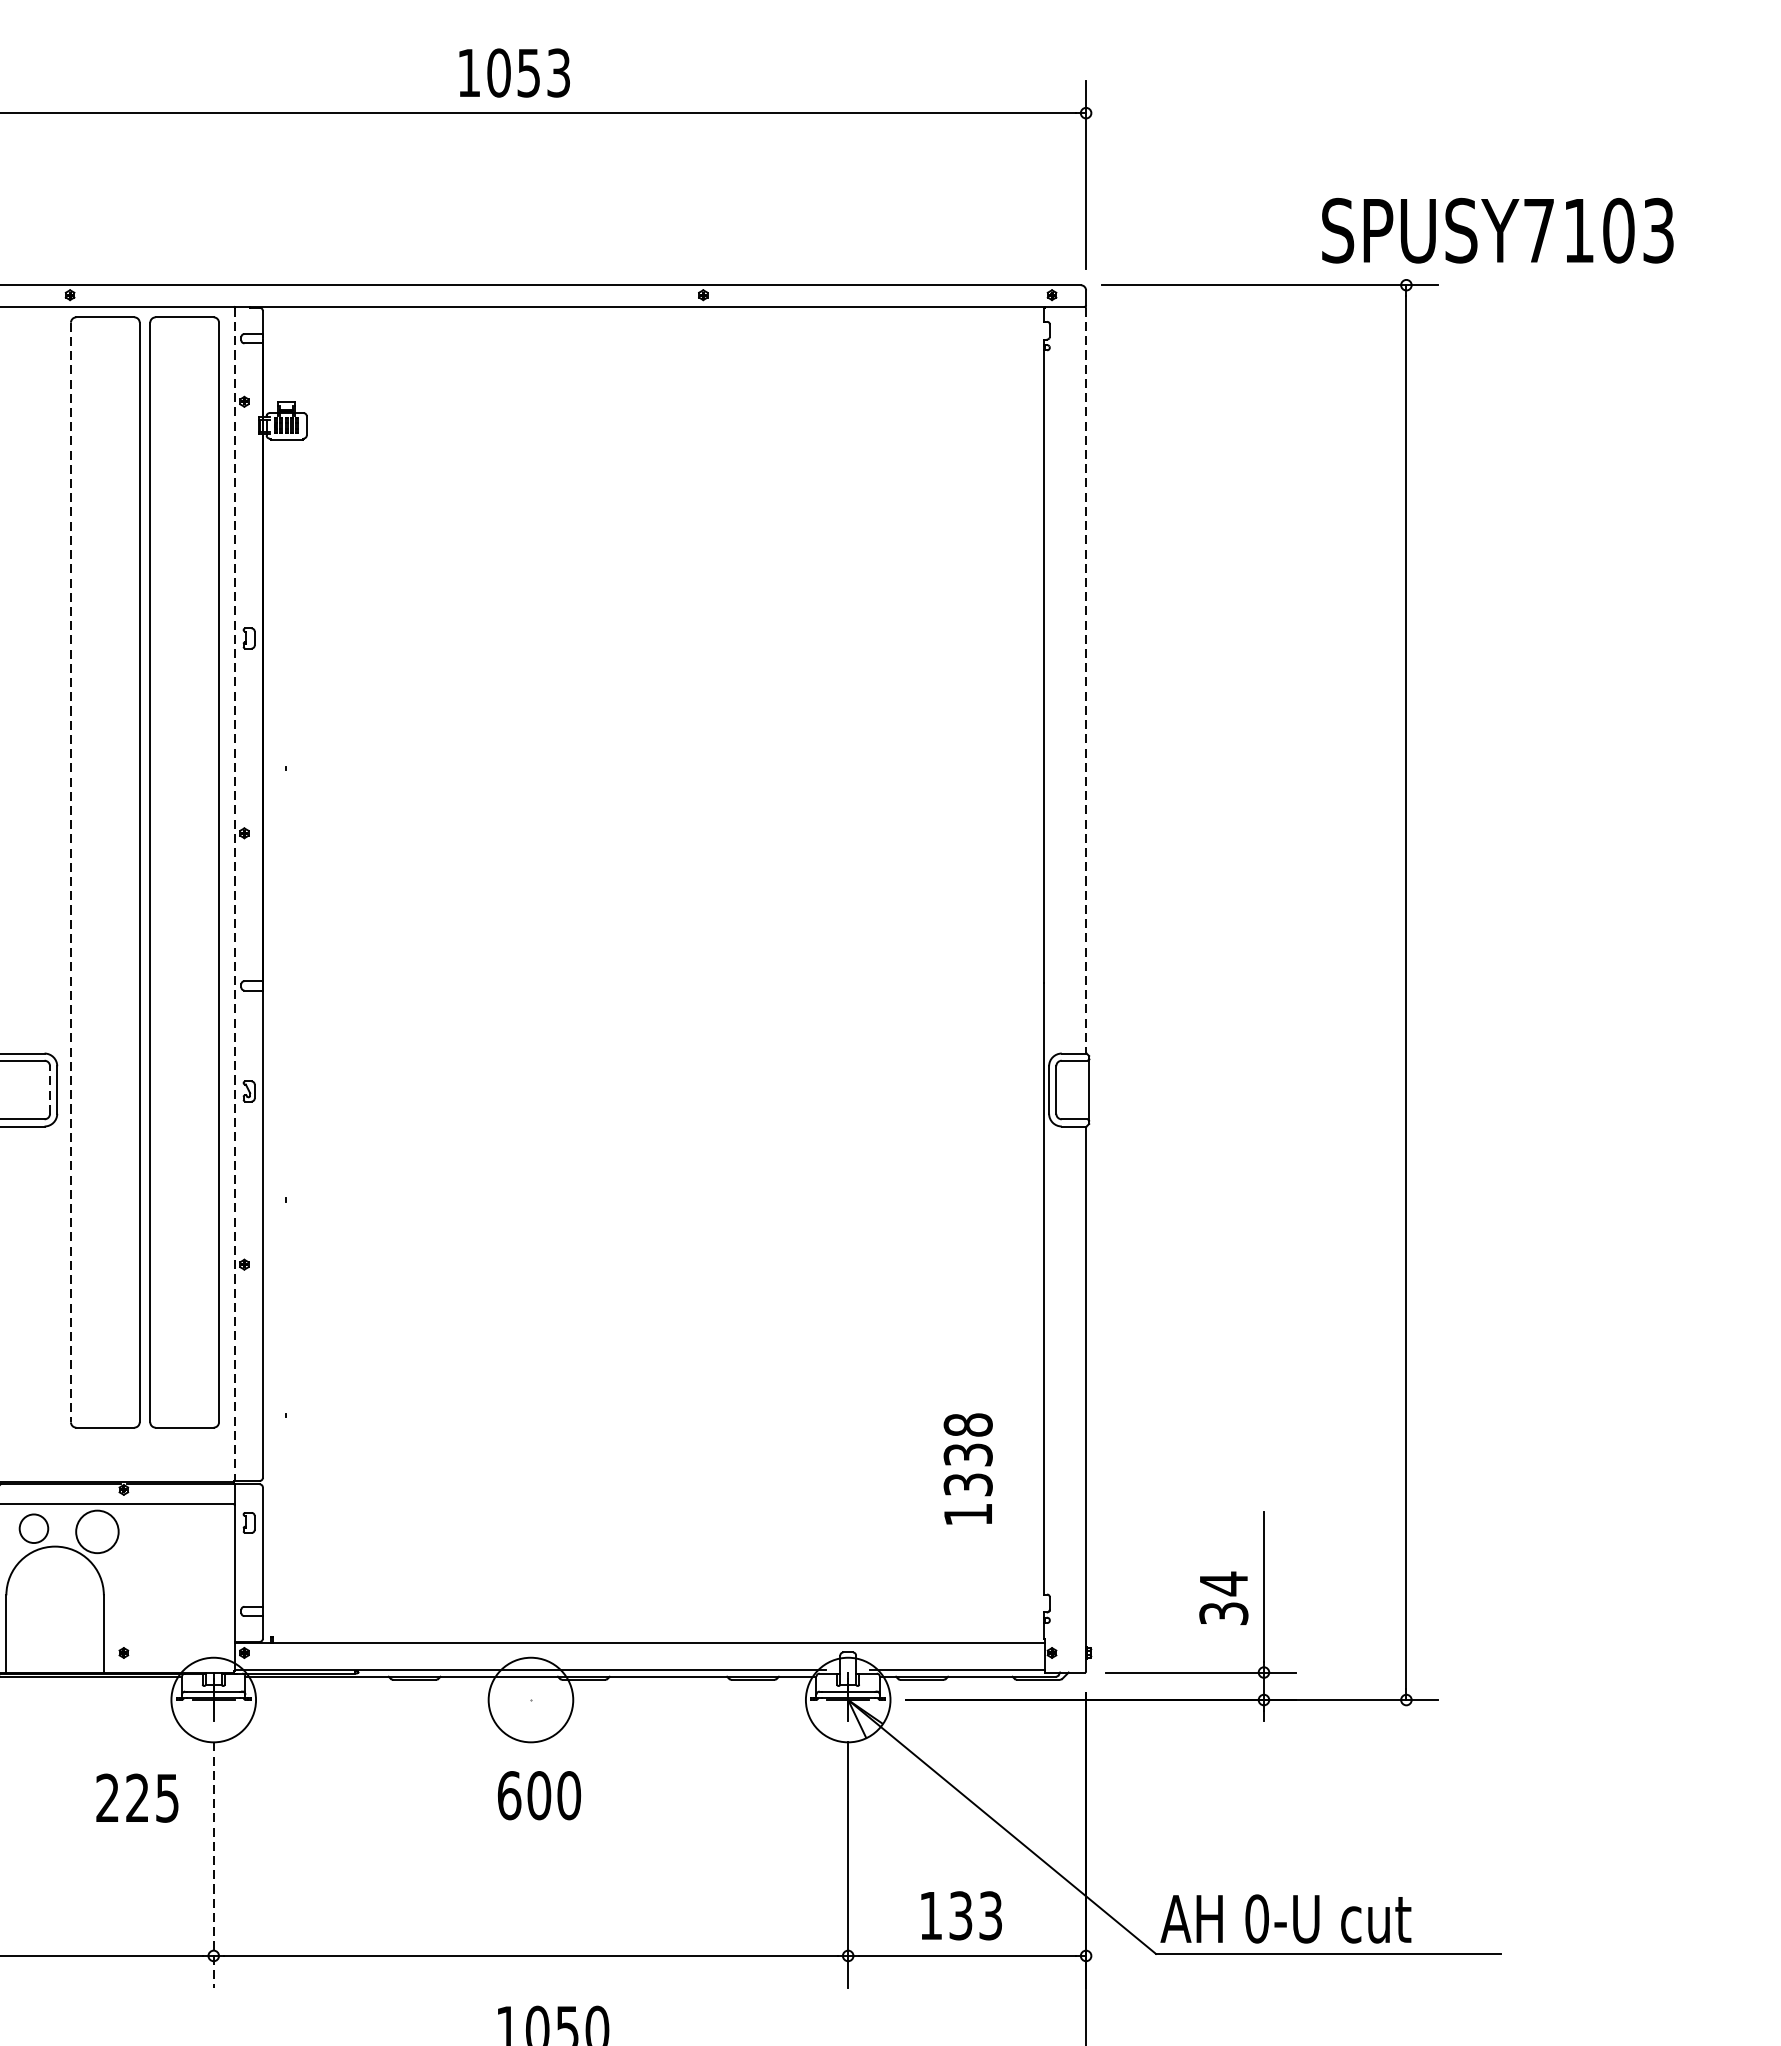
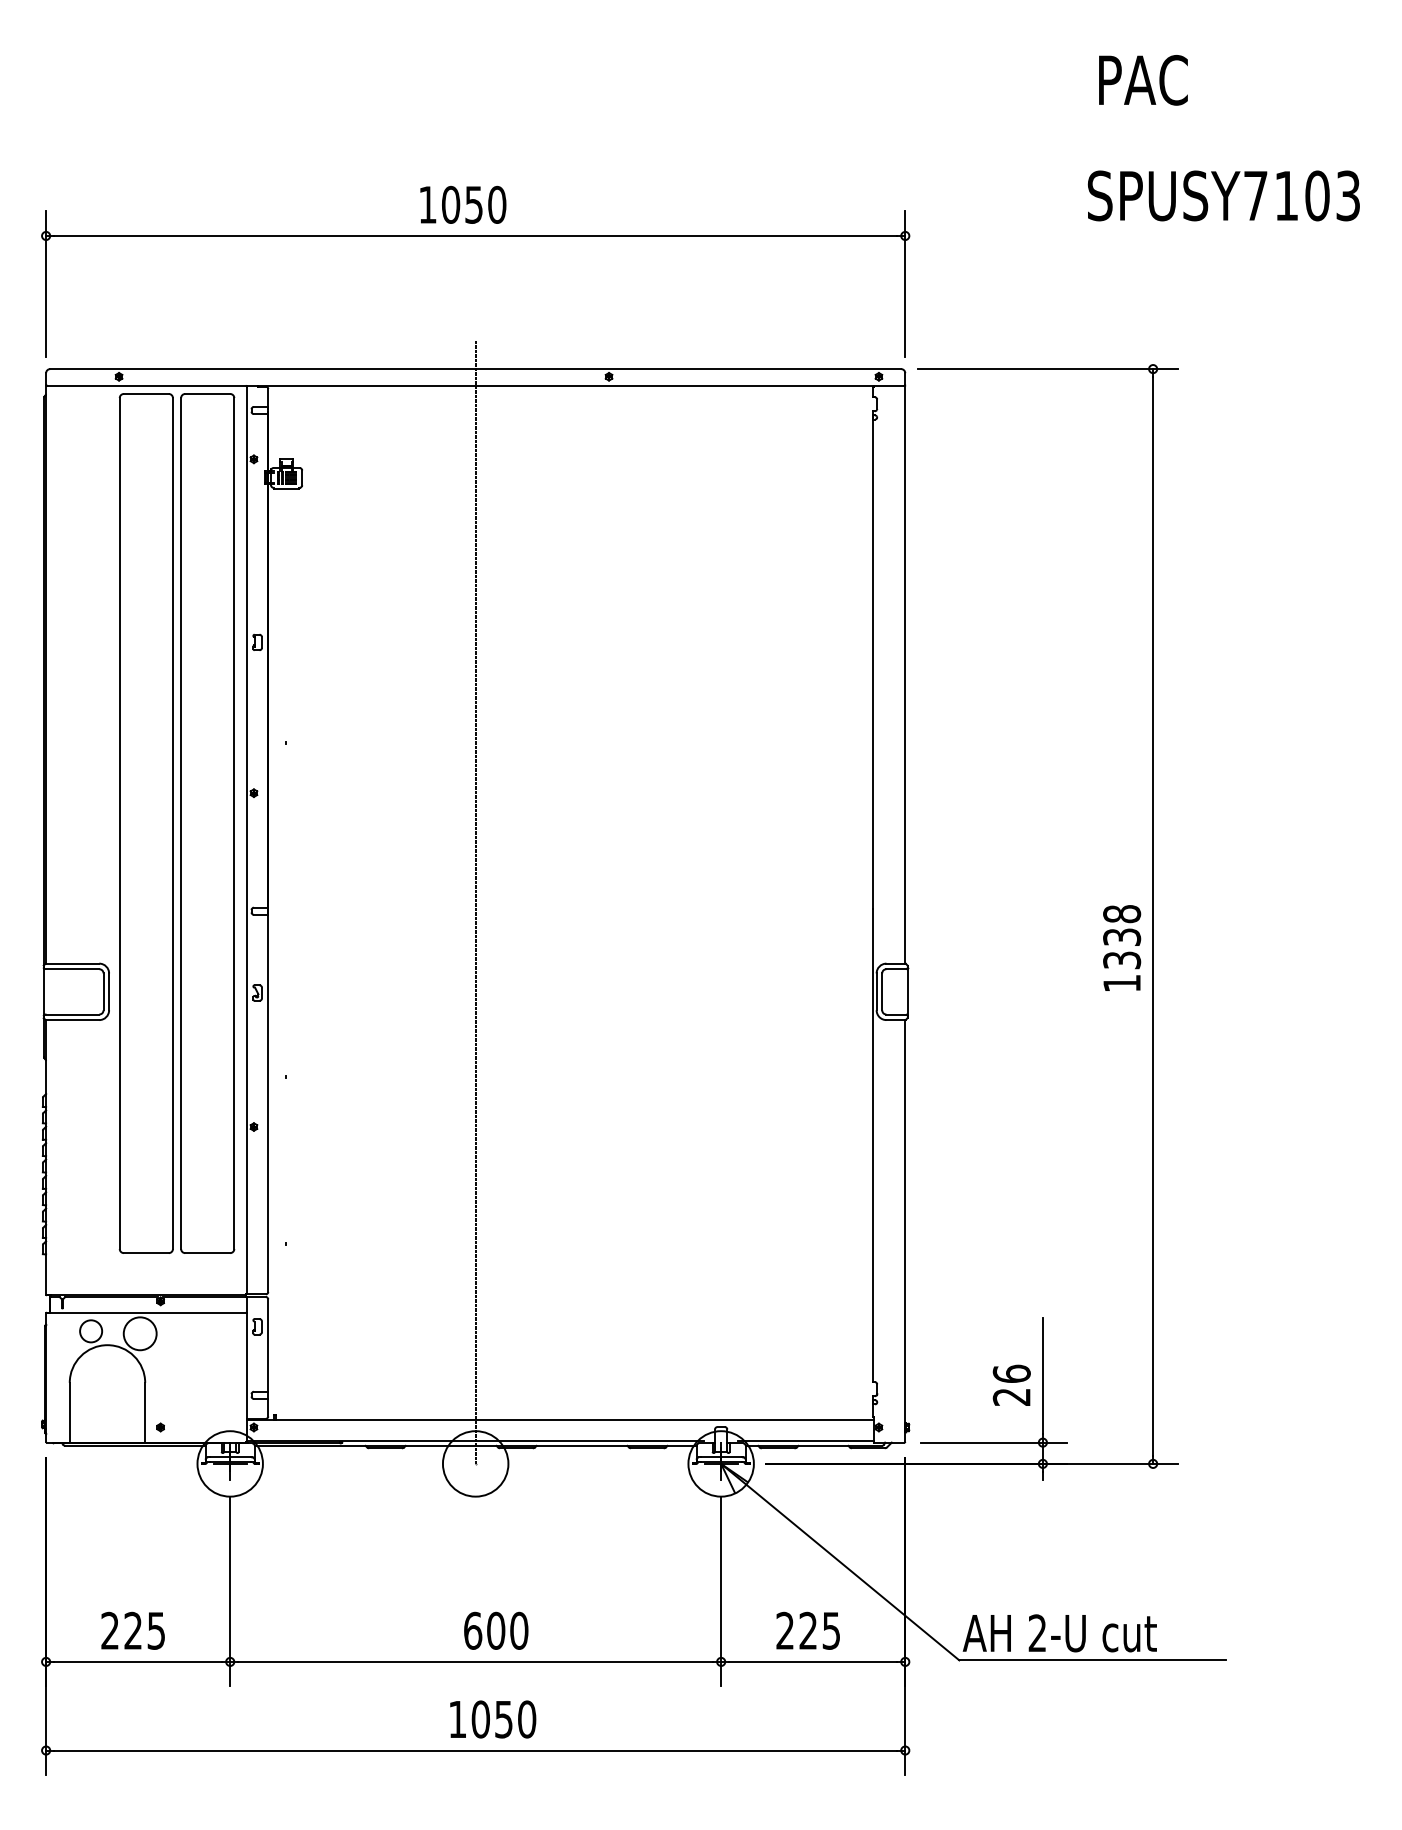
text: (559, 72) -> (497, 204), 1053 -> 1050
text: (1497, 230) -> (1223, 195), moved
line: (1086, 681) -> (905, 675), dashed -> solid
line: (70, 873) -> (119, 824), dashed -> solid
line: (234, 894) -> (246, 840), dashed -> solid
line: (530, 973) -> (475, 901), added
line: (49, 1089) -> (103, 991), dashed -> solid
text: (968, 1468) -> (1122, 947), moved
text: (1223, 1597) -> (1011, 1384), 34 -> 26
text: (539, 1795) -> (496, 1630), moved
text: (136, 1797) -> (132, 1630), moved
line: (214, 1864) -> (230, 1591), dashed -> solid
text: (961, 1915) -> (808, 1630), 133 -> 225
text: (1256, 1919) -> (1037, 1633), 0-U -> 2-U

